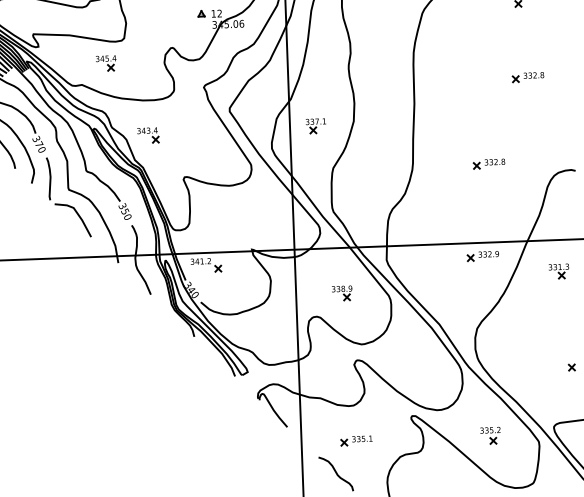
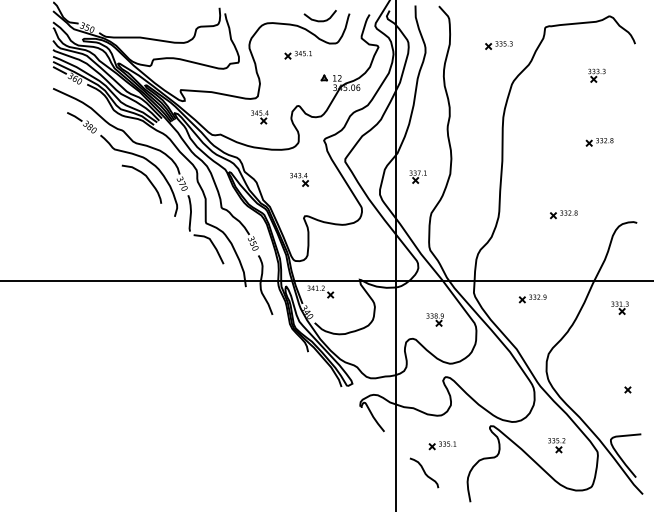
part: (105, 63) -> (259, 117), moved
part: (148, 135) -> (299, 179), moved
part: (482, 256) -> (532, 298), moved

